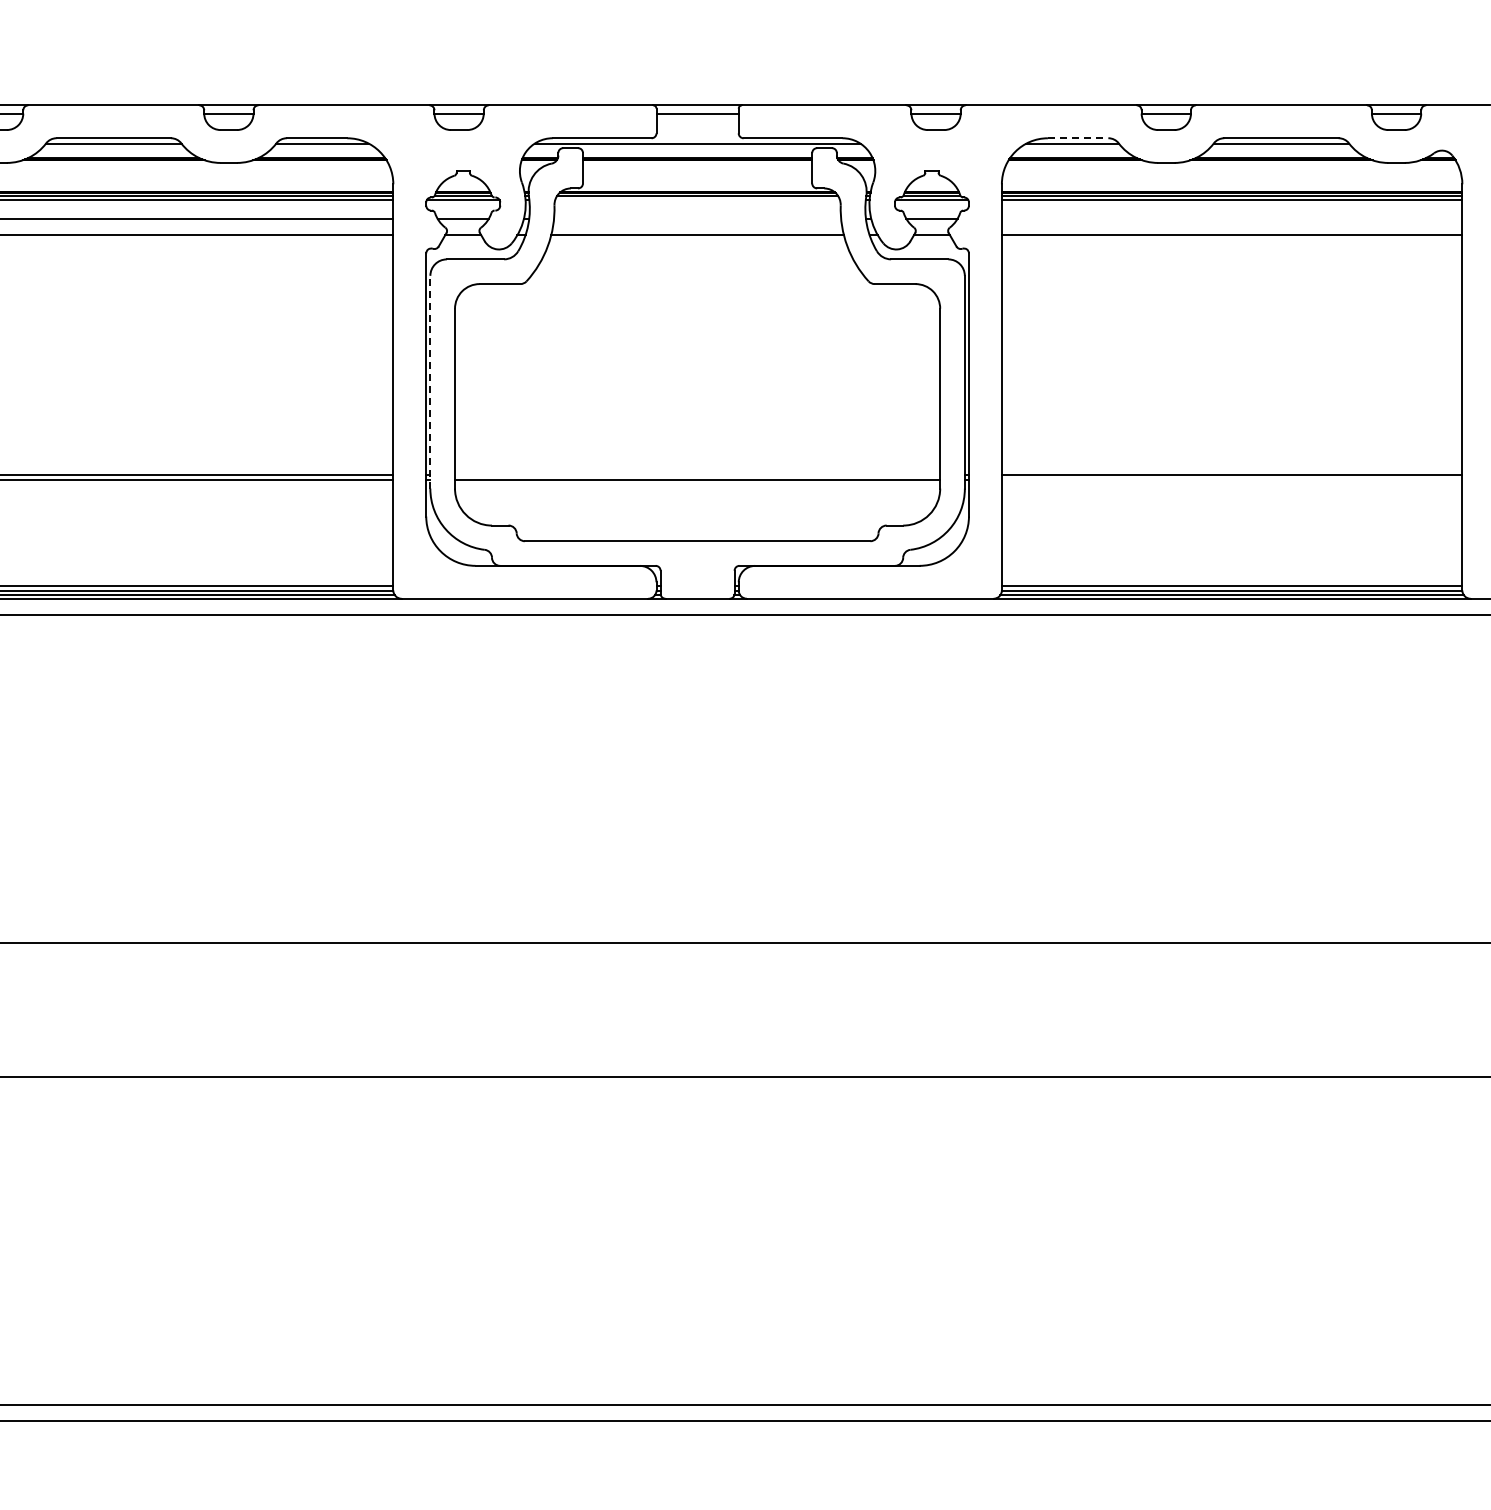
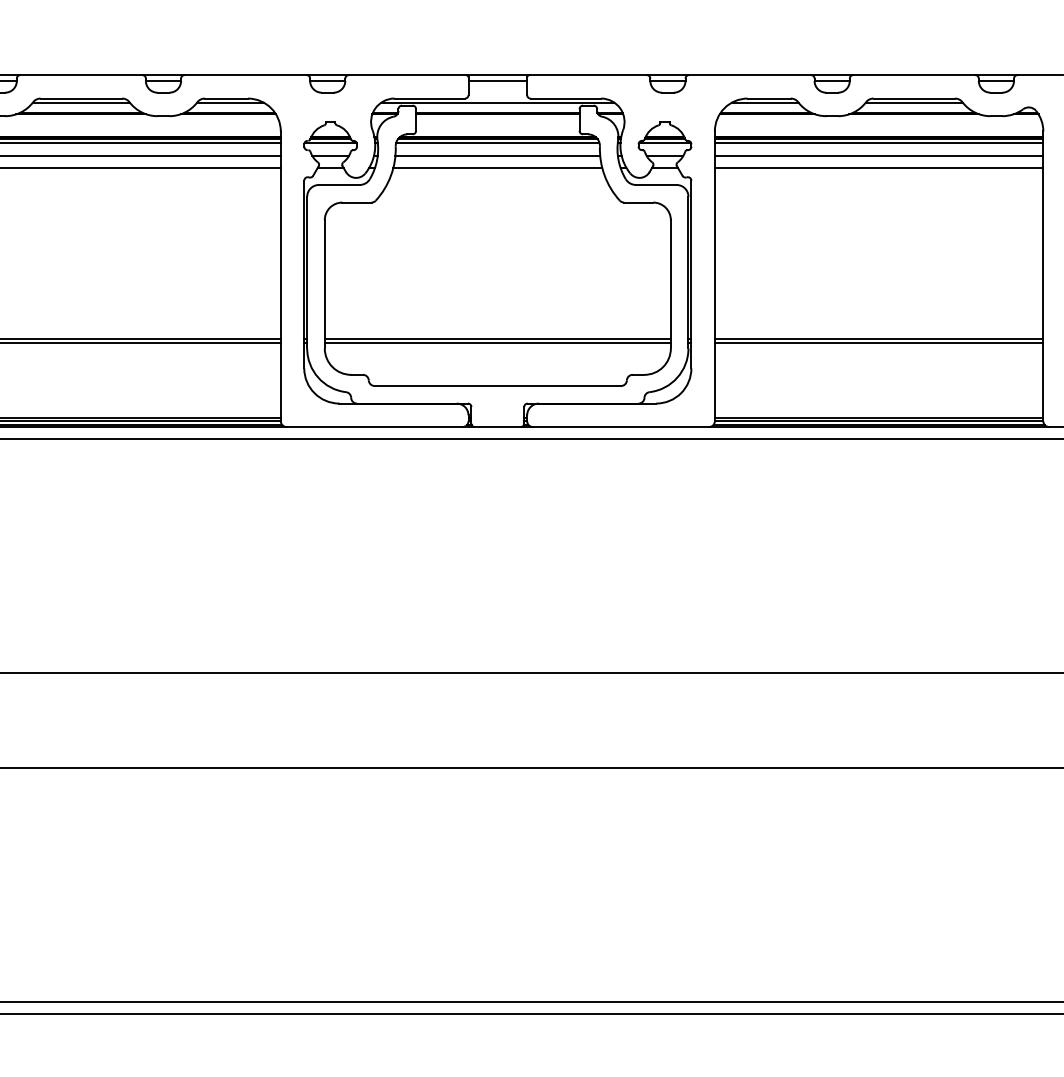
line: (1078, 138) -> (769, 98), dashed -> solid
line: (697, 199) -> (497, 142), added
line: (697, 218) -> (497, 155), added
line: (1231, 218) -> (878, 155), added
line: (430, 381) -> (307, 272), dashed -> solid
line: (697, 475) -> (497, 339), added
line: (1231, 480) -> (878, 342), added

